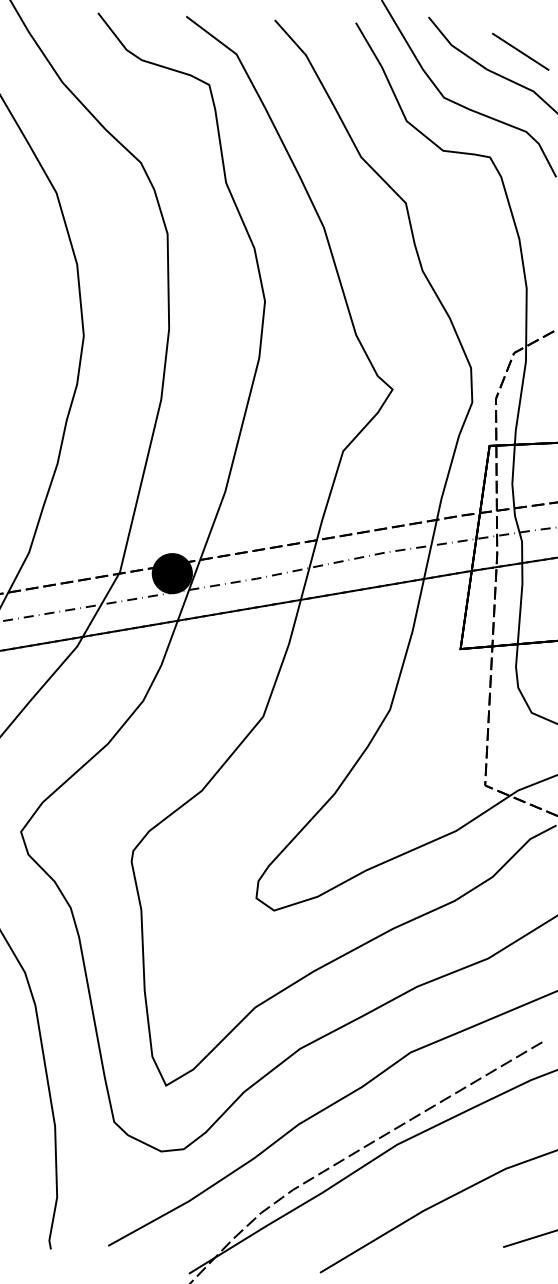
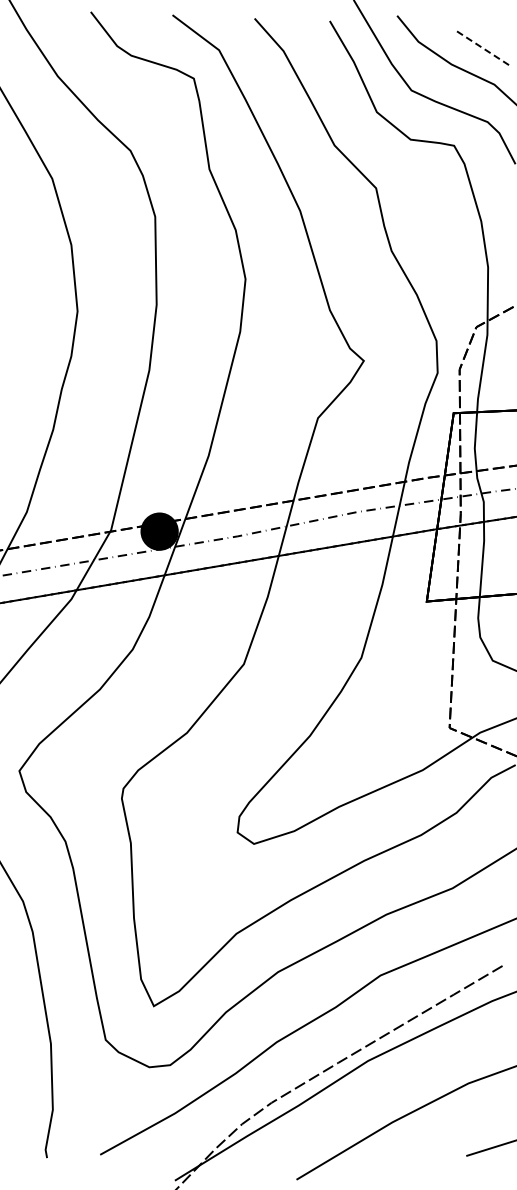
line: (520, 51) -> (482, 47), solid -> dashed

